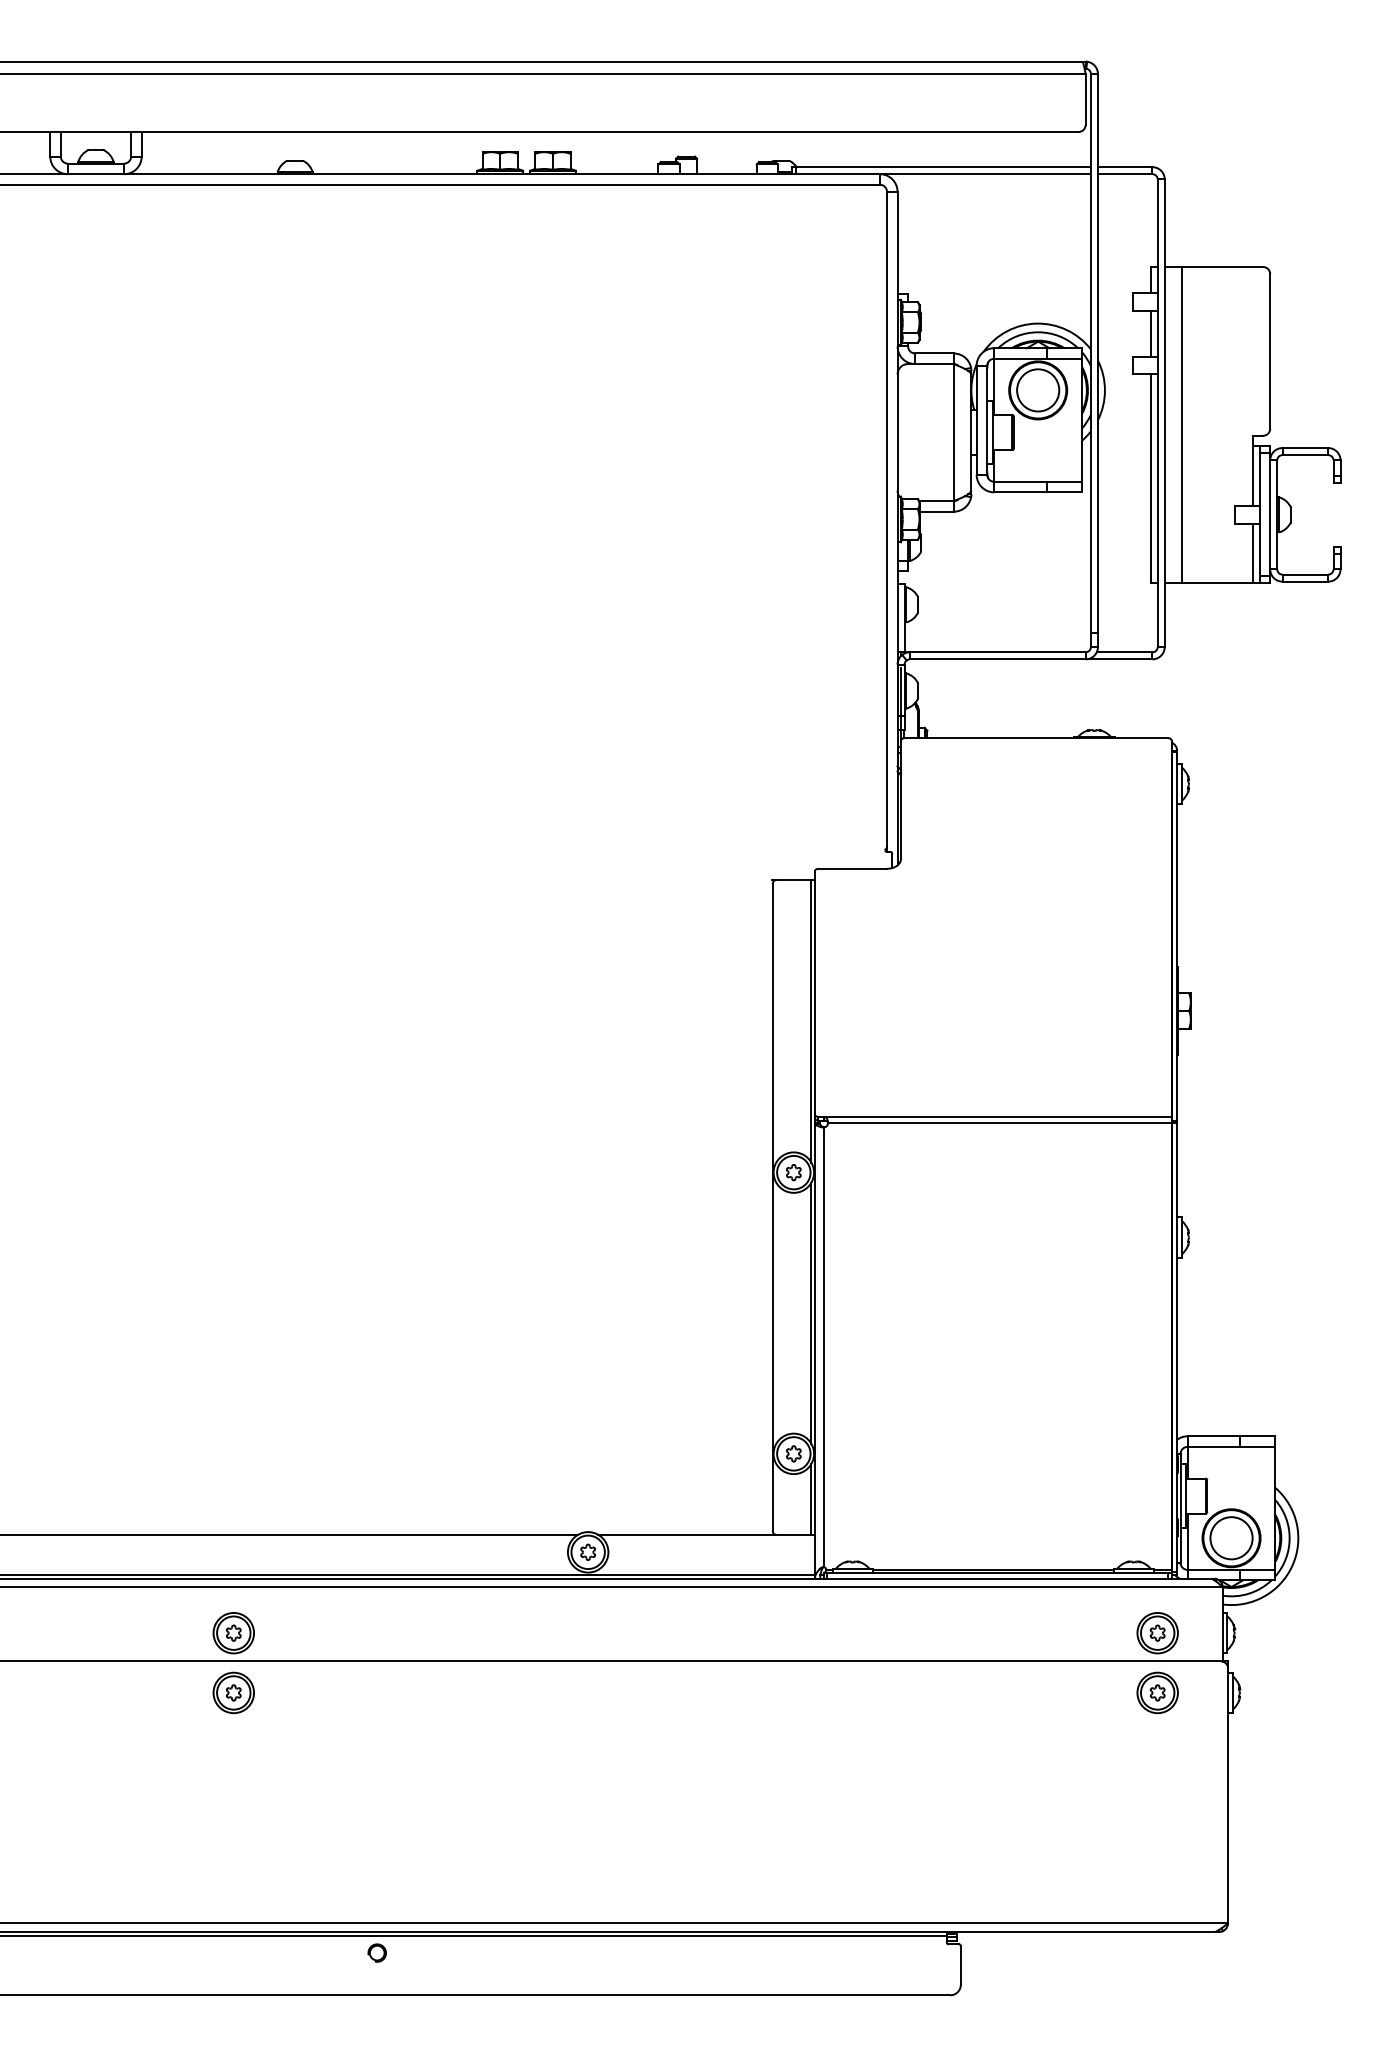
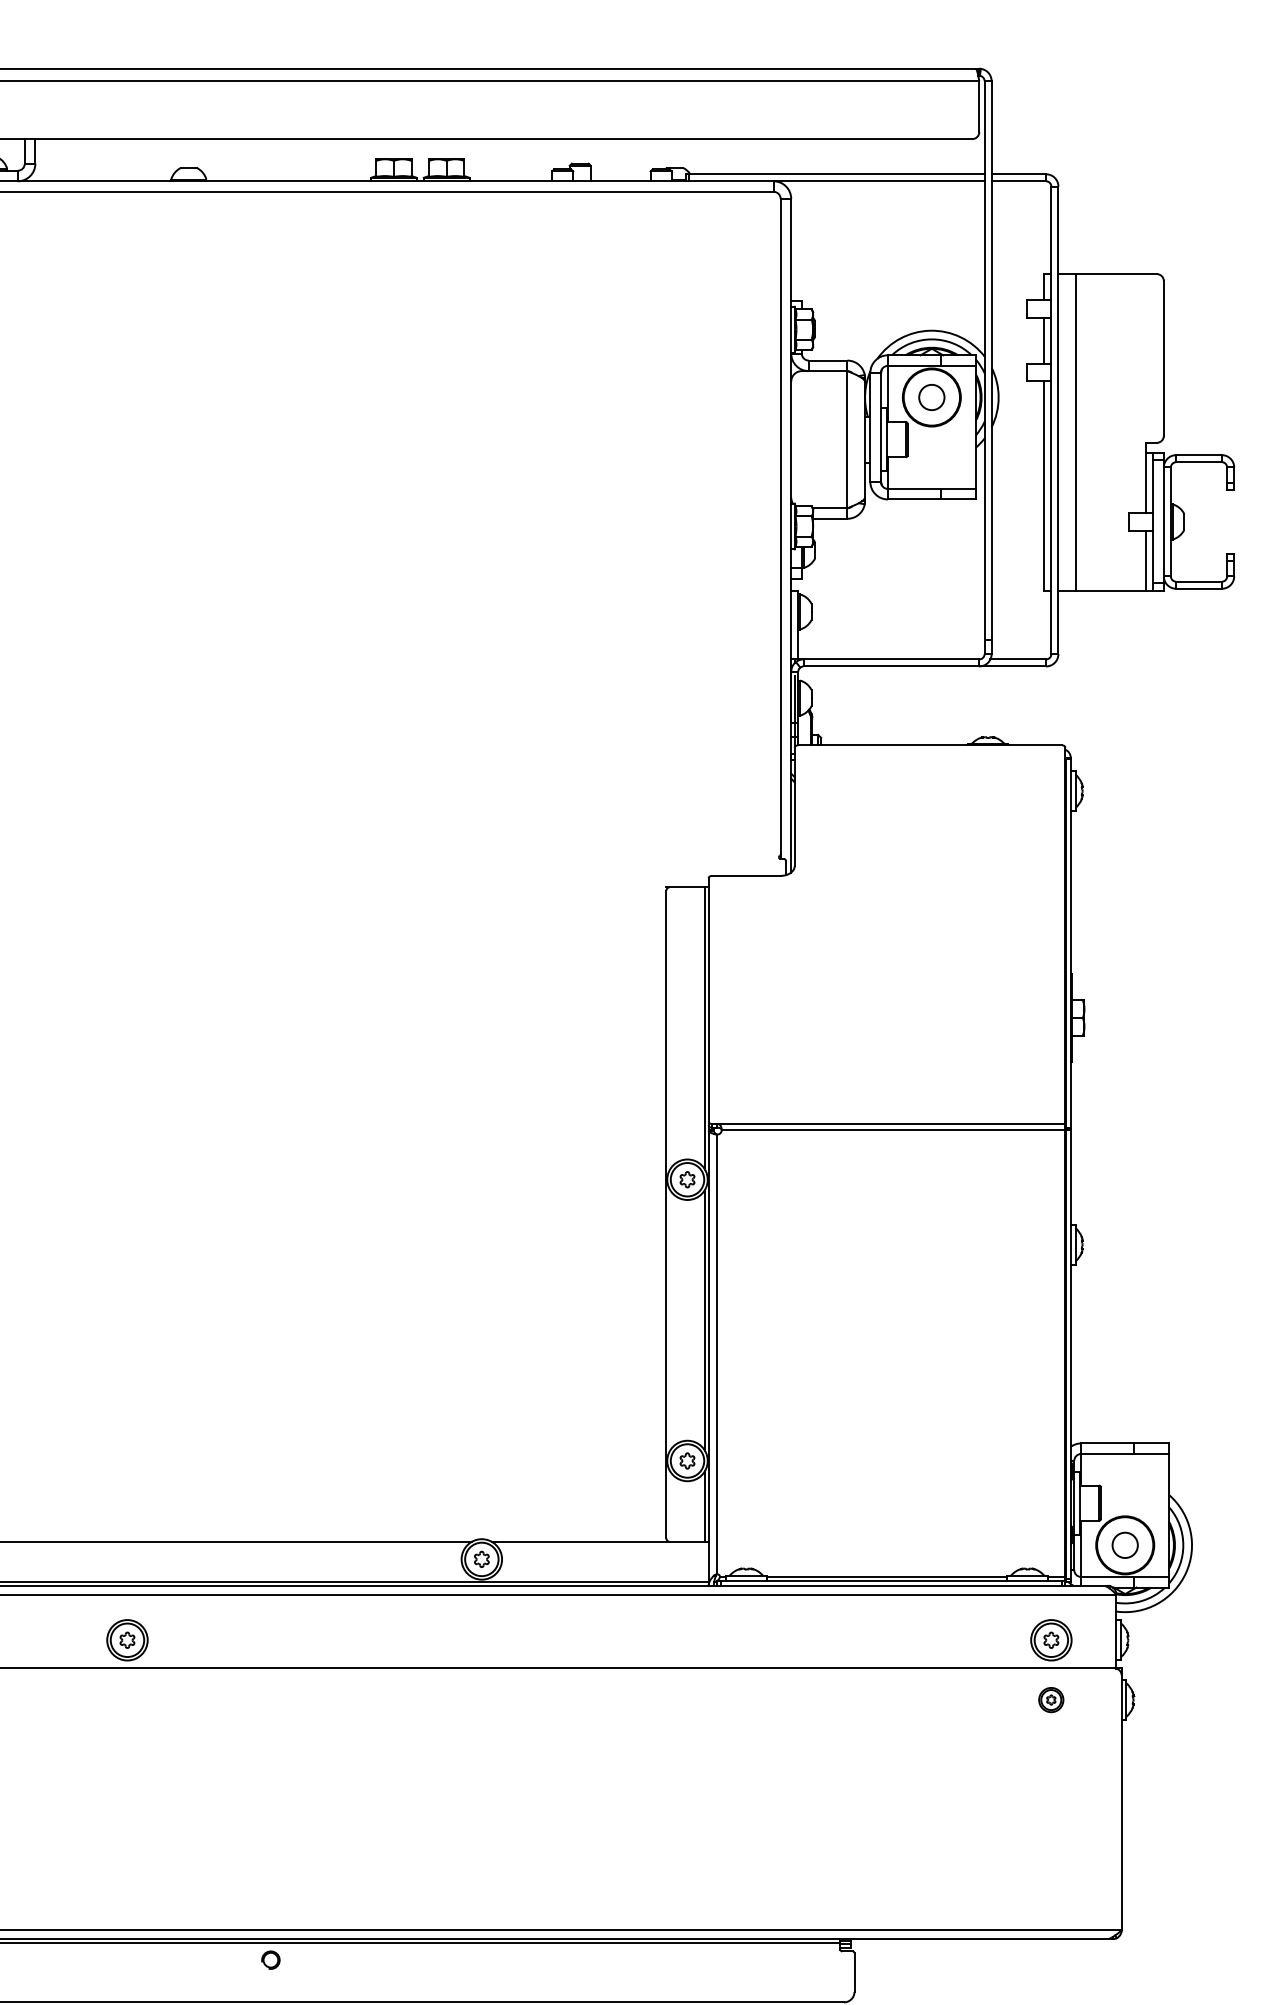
circle: (1038, 390) -> (932, 397), size x0.6
circle: (1231, 1538) -> (1125, 1545), size x0.6
part: (233, 1692) -> (127, 1699), removed
part: (1157, 1692) -> (1051, 1699), size x0.6

